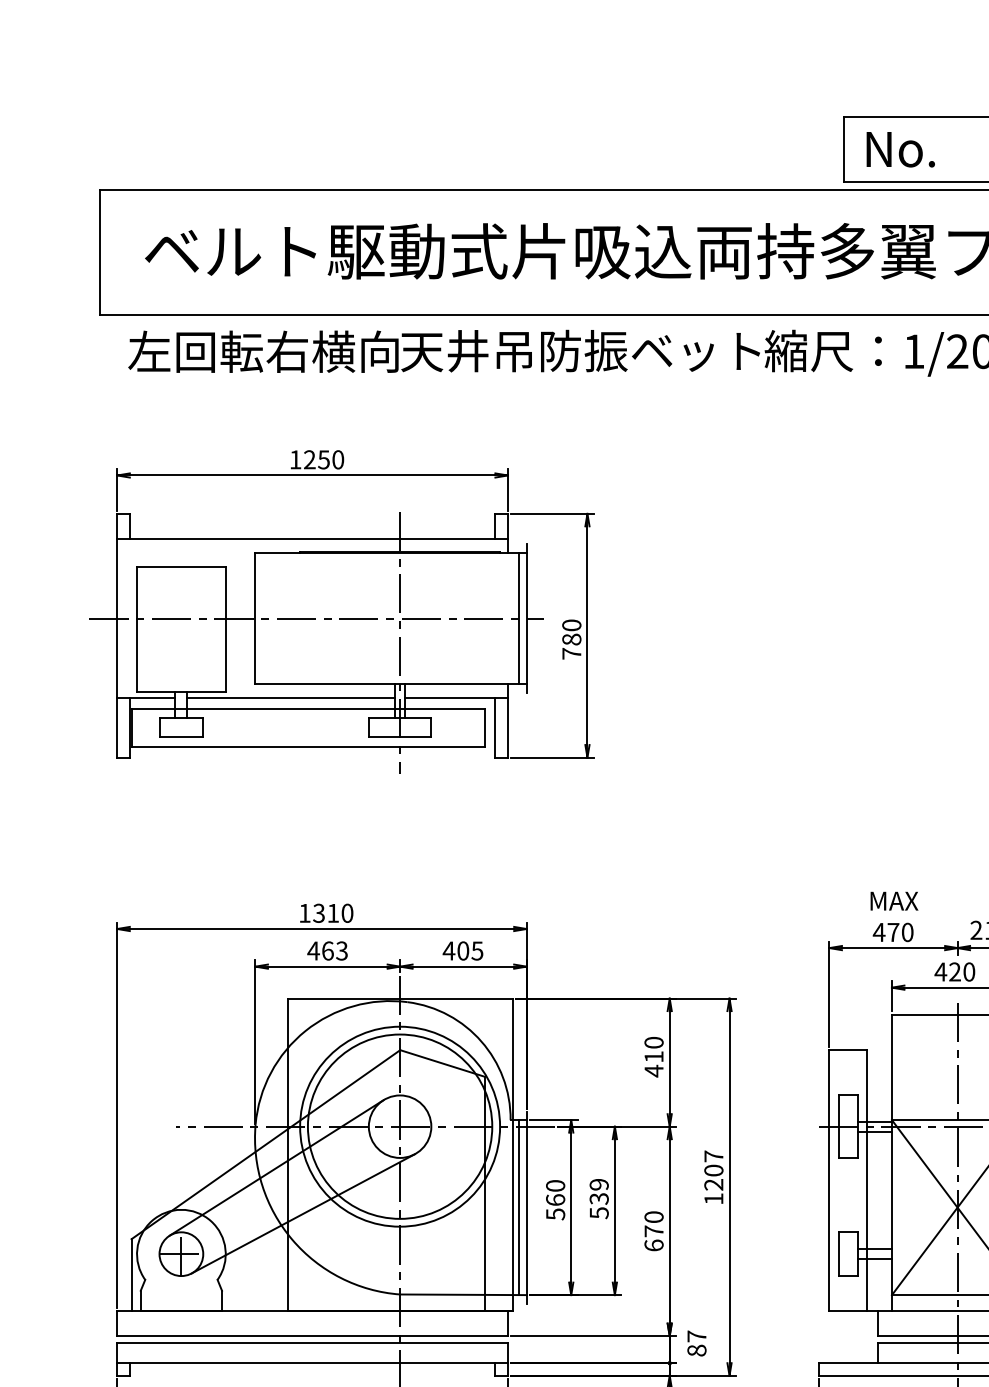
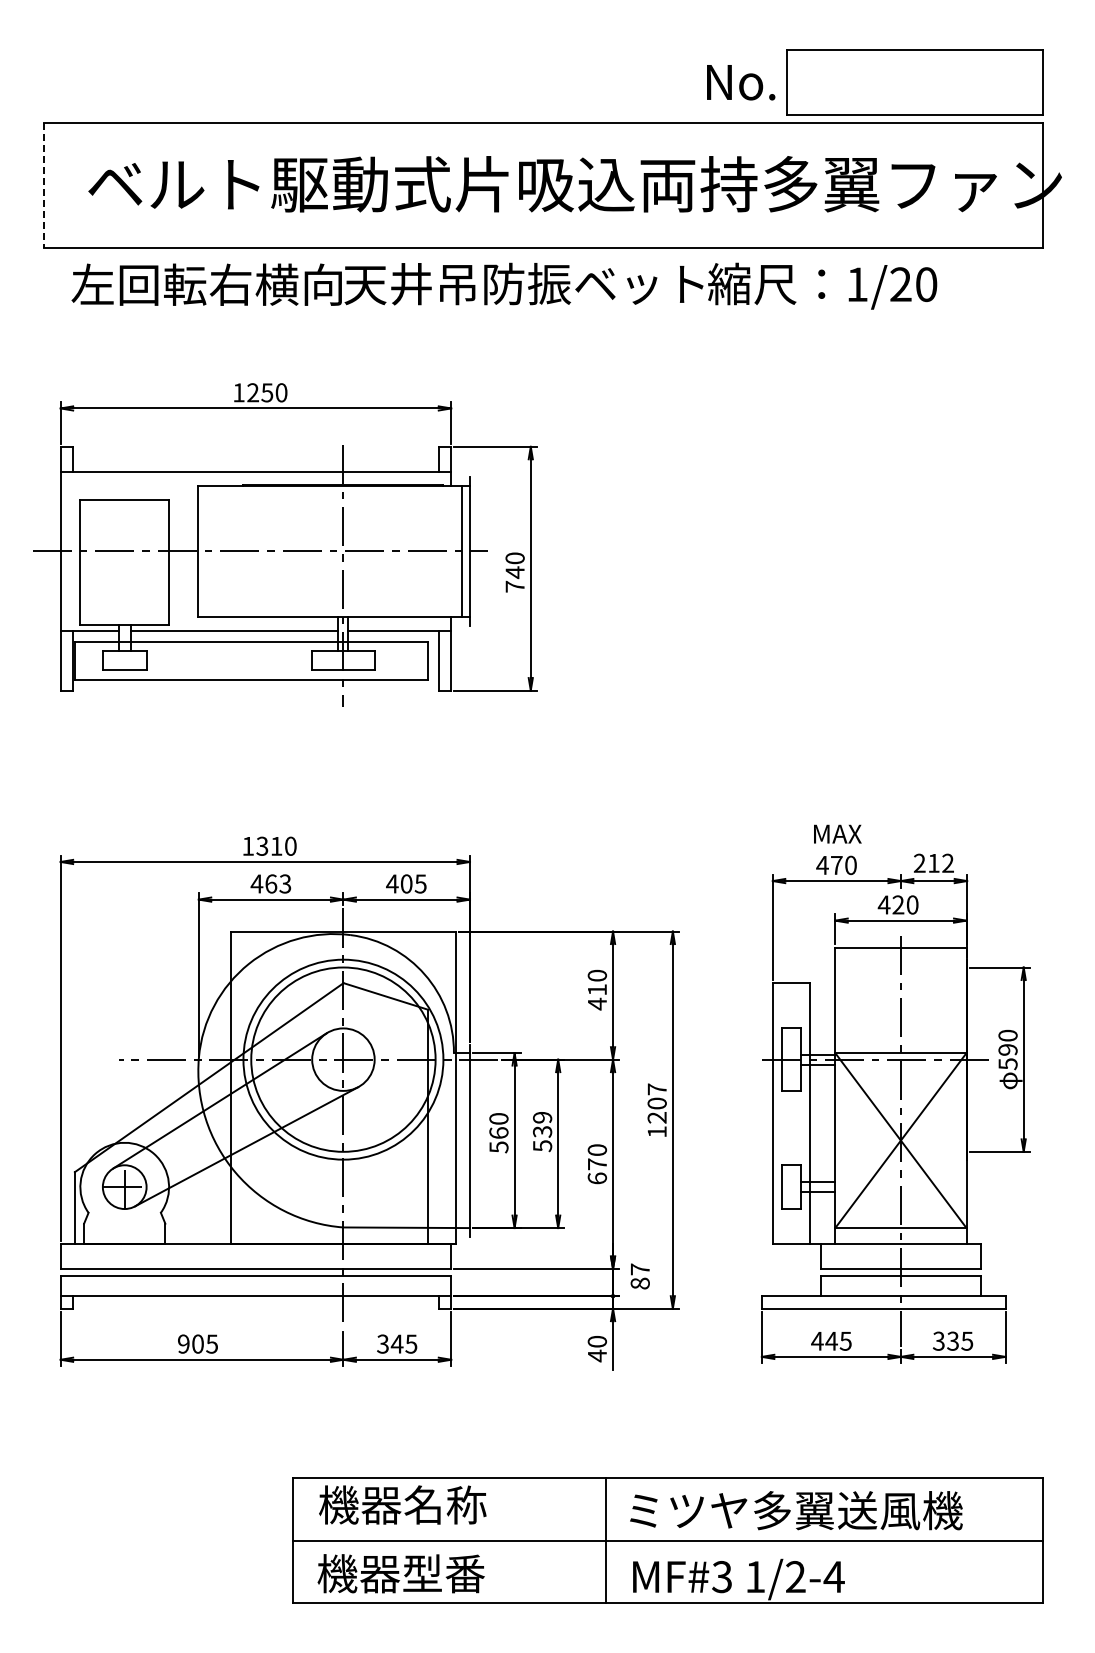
text: (901, 149) -> (741, 82), moved
line: (100, 252) -> (43, 185), solid -> dashed
text: (571, 639) -> (514, 572), 780 -> 740
line: (519, 1207) -> (462, 1140), removed

